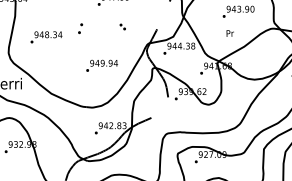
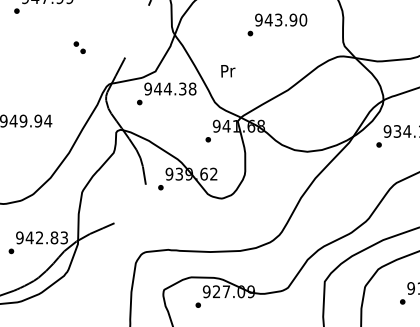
part: (122, 26) -> (79, 46), moved
text: (229, 33) -> (226, 71), moved

